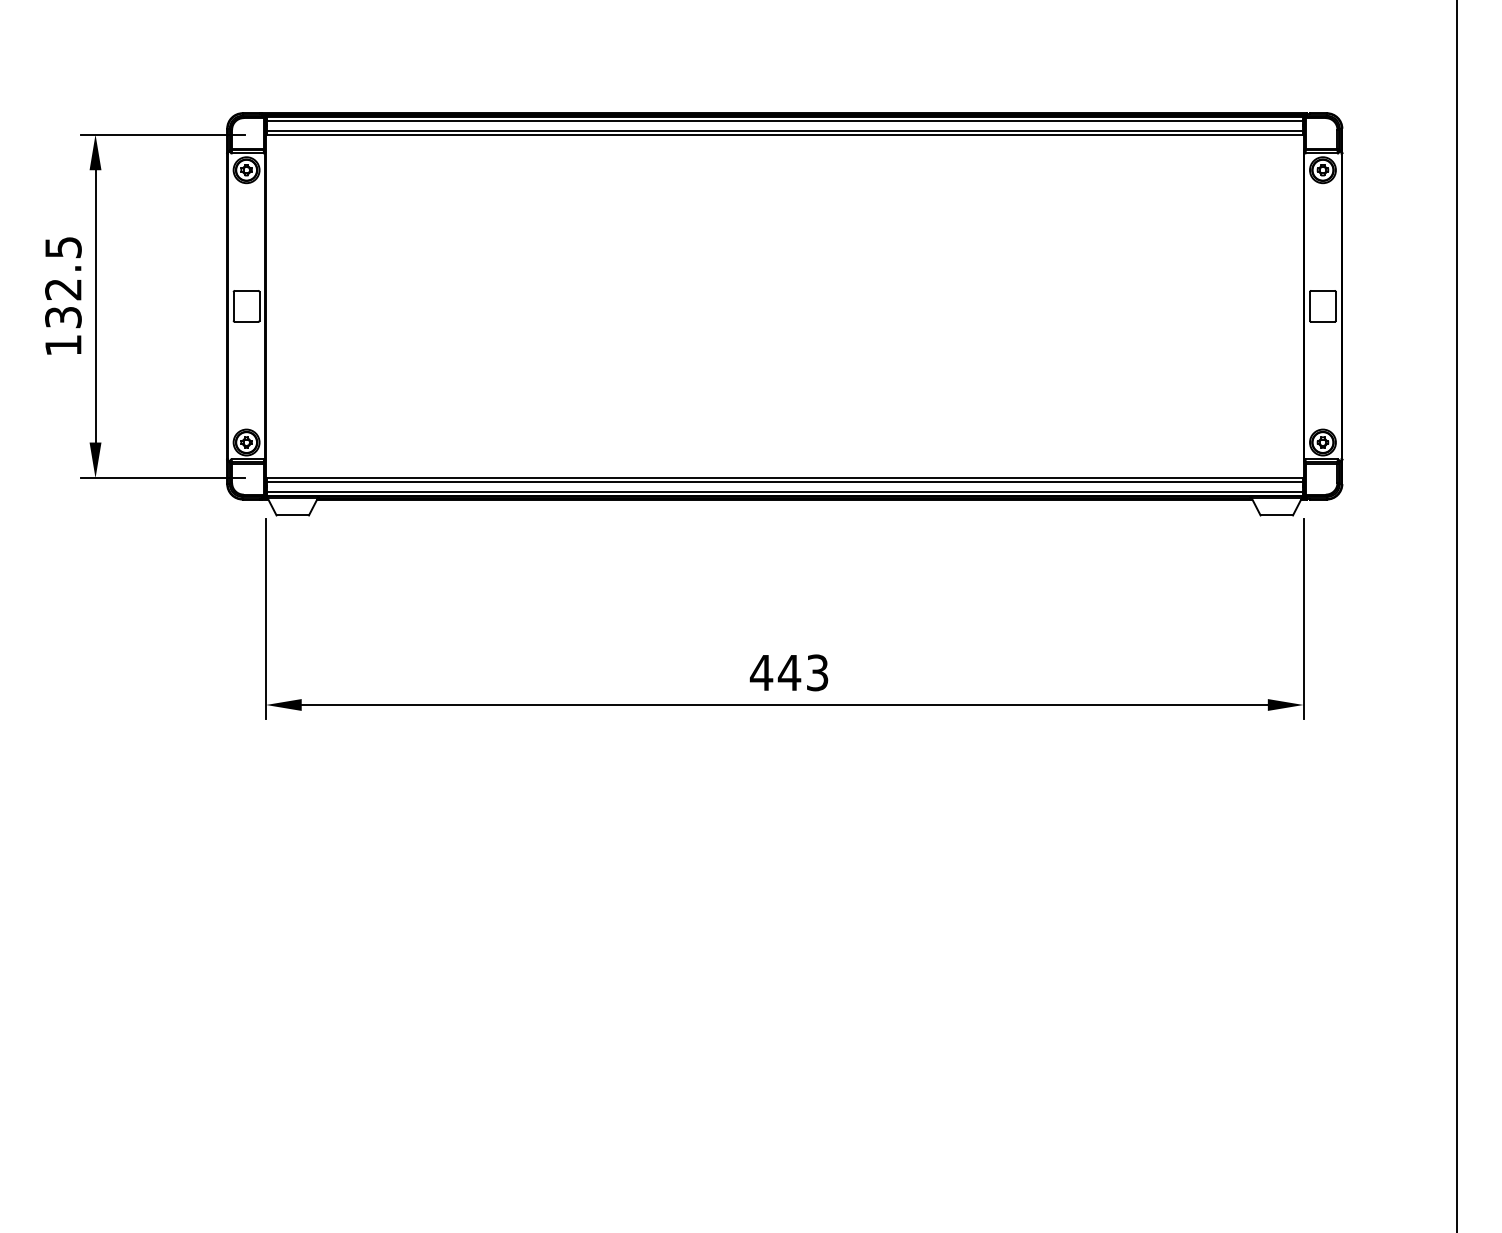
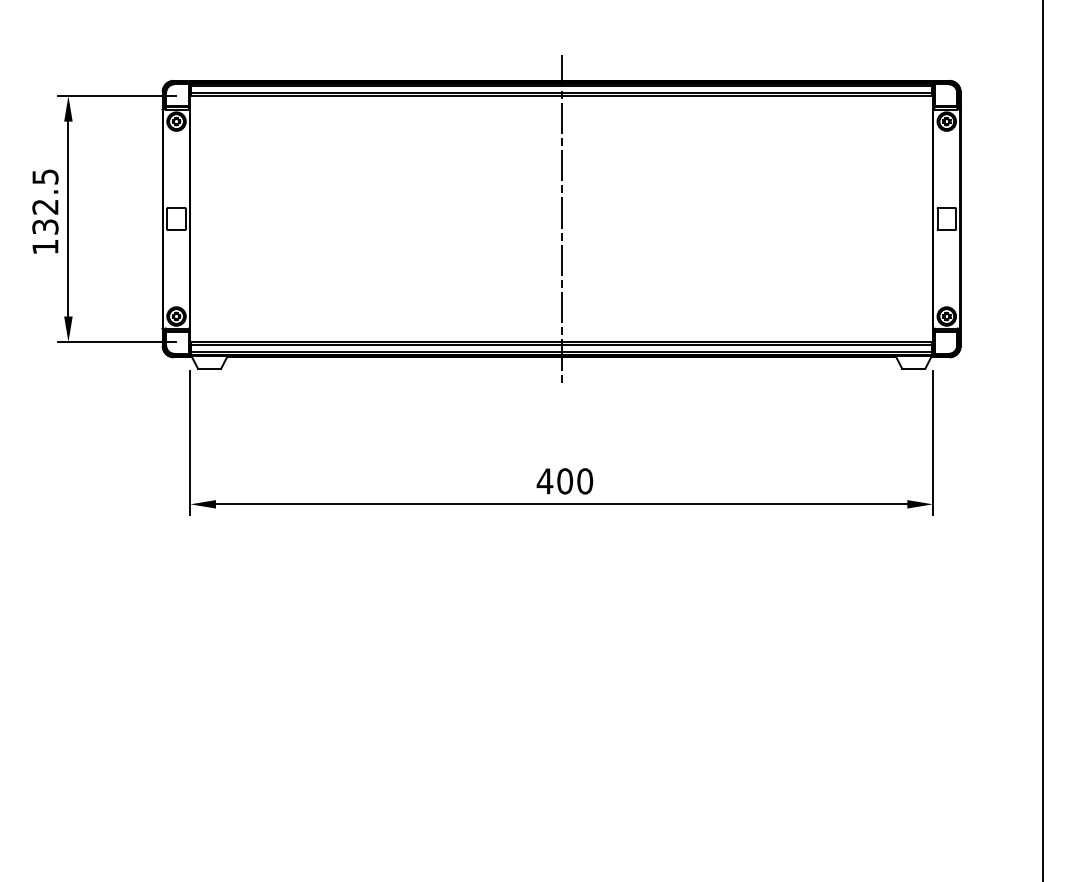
line: (784, 305) -> (561, 218), added
text: (802, 673) -> (574, 481), 443 -> 400

